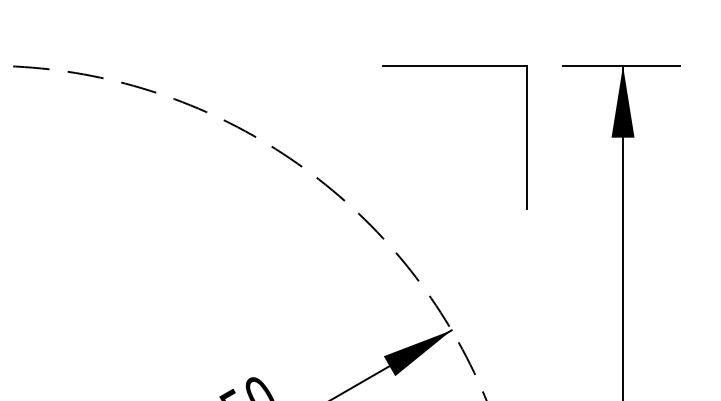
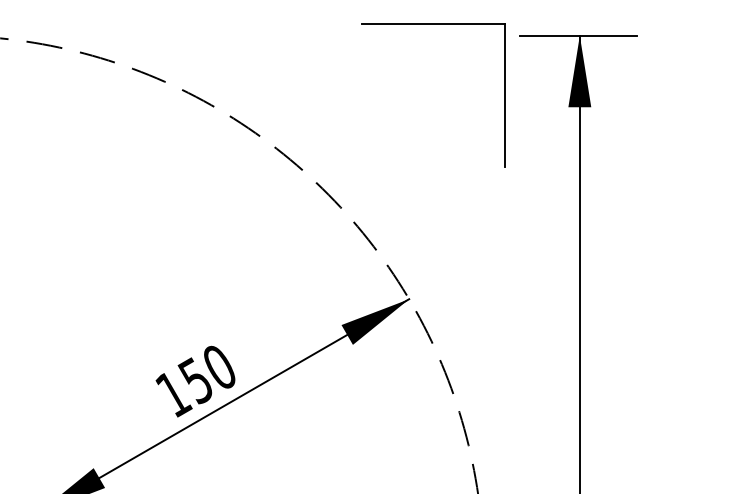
part: (455, 66) -> (433, 24), moved

